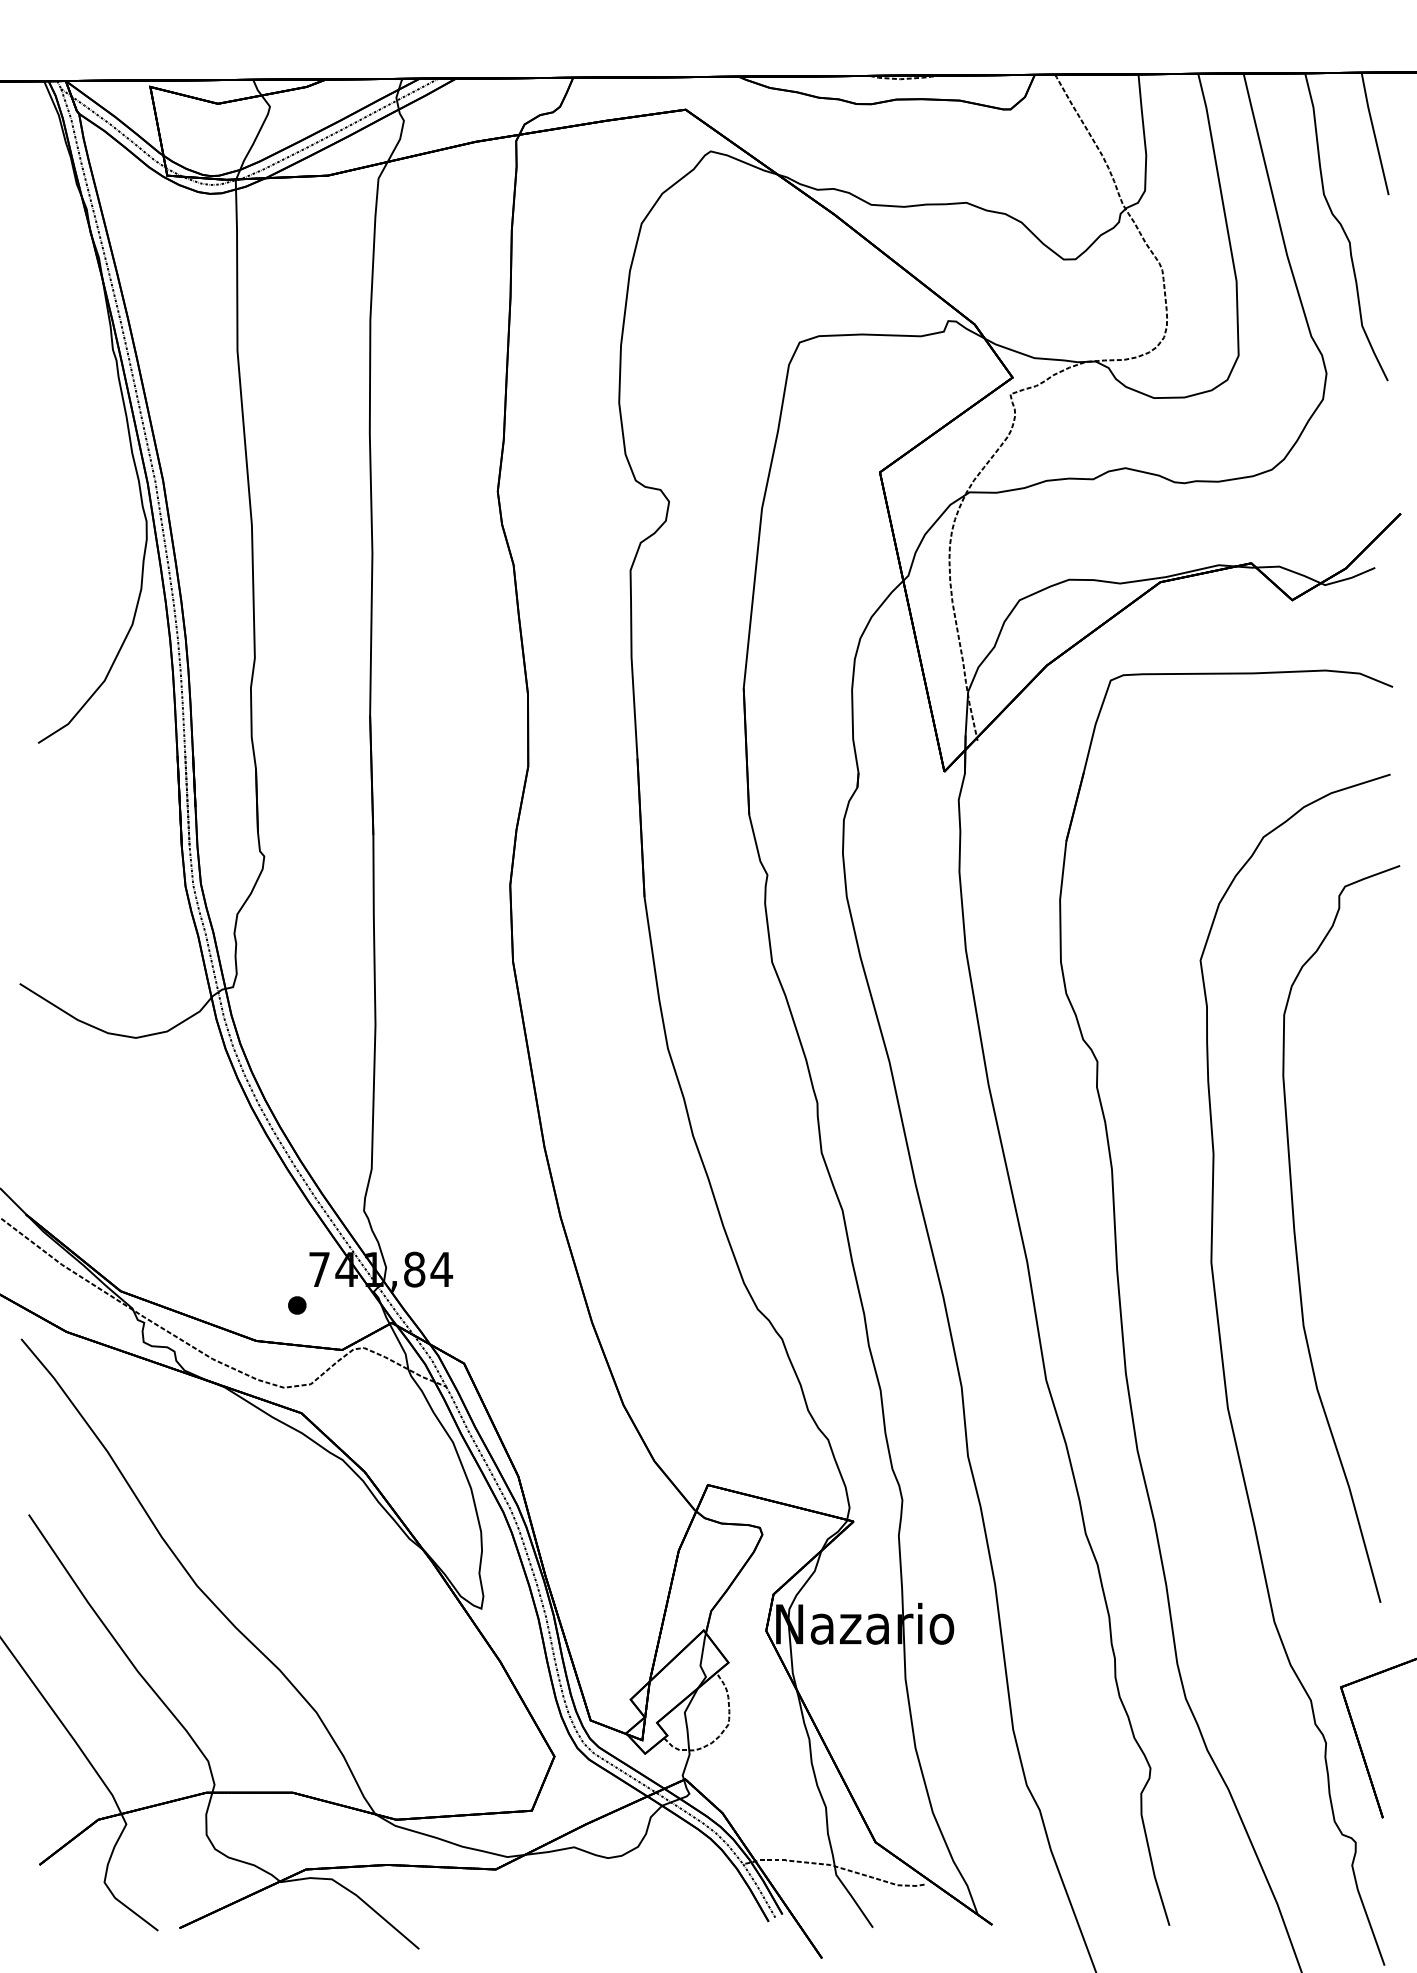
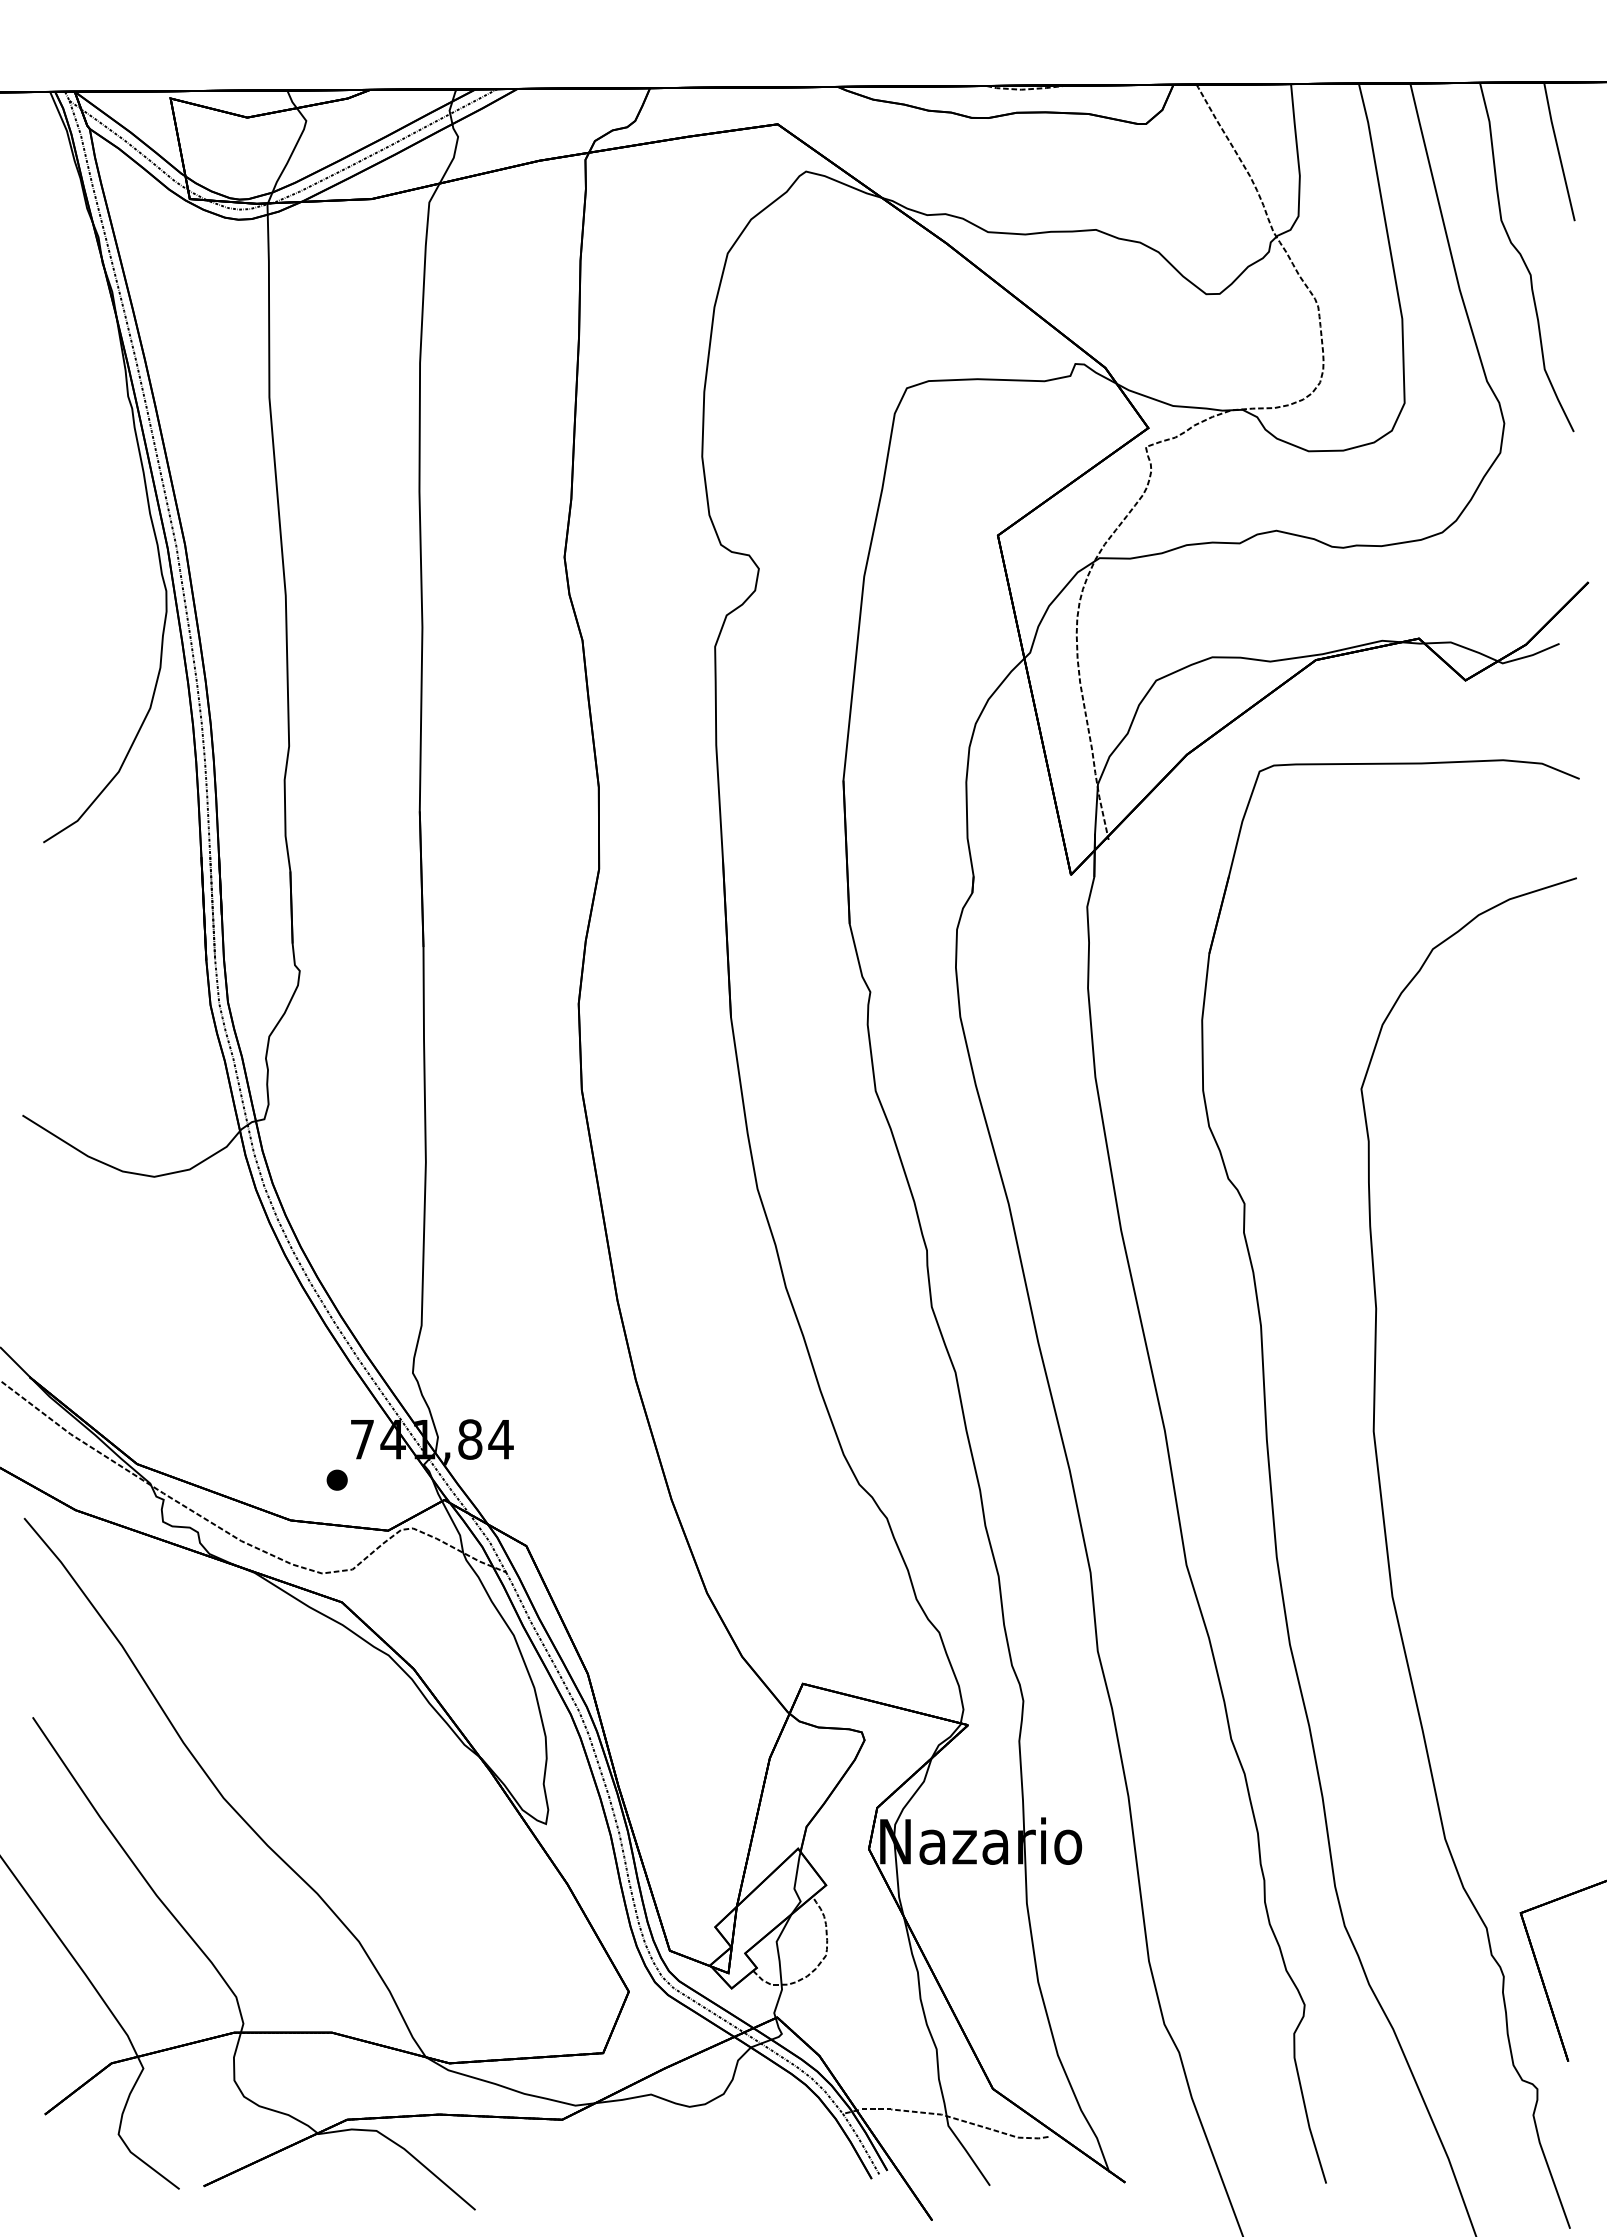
part: (1295, 1234) -> (1469, 1399), removed

